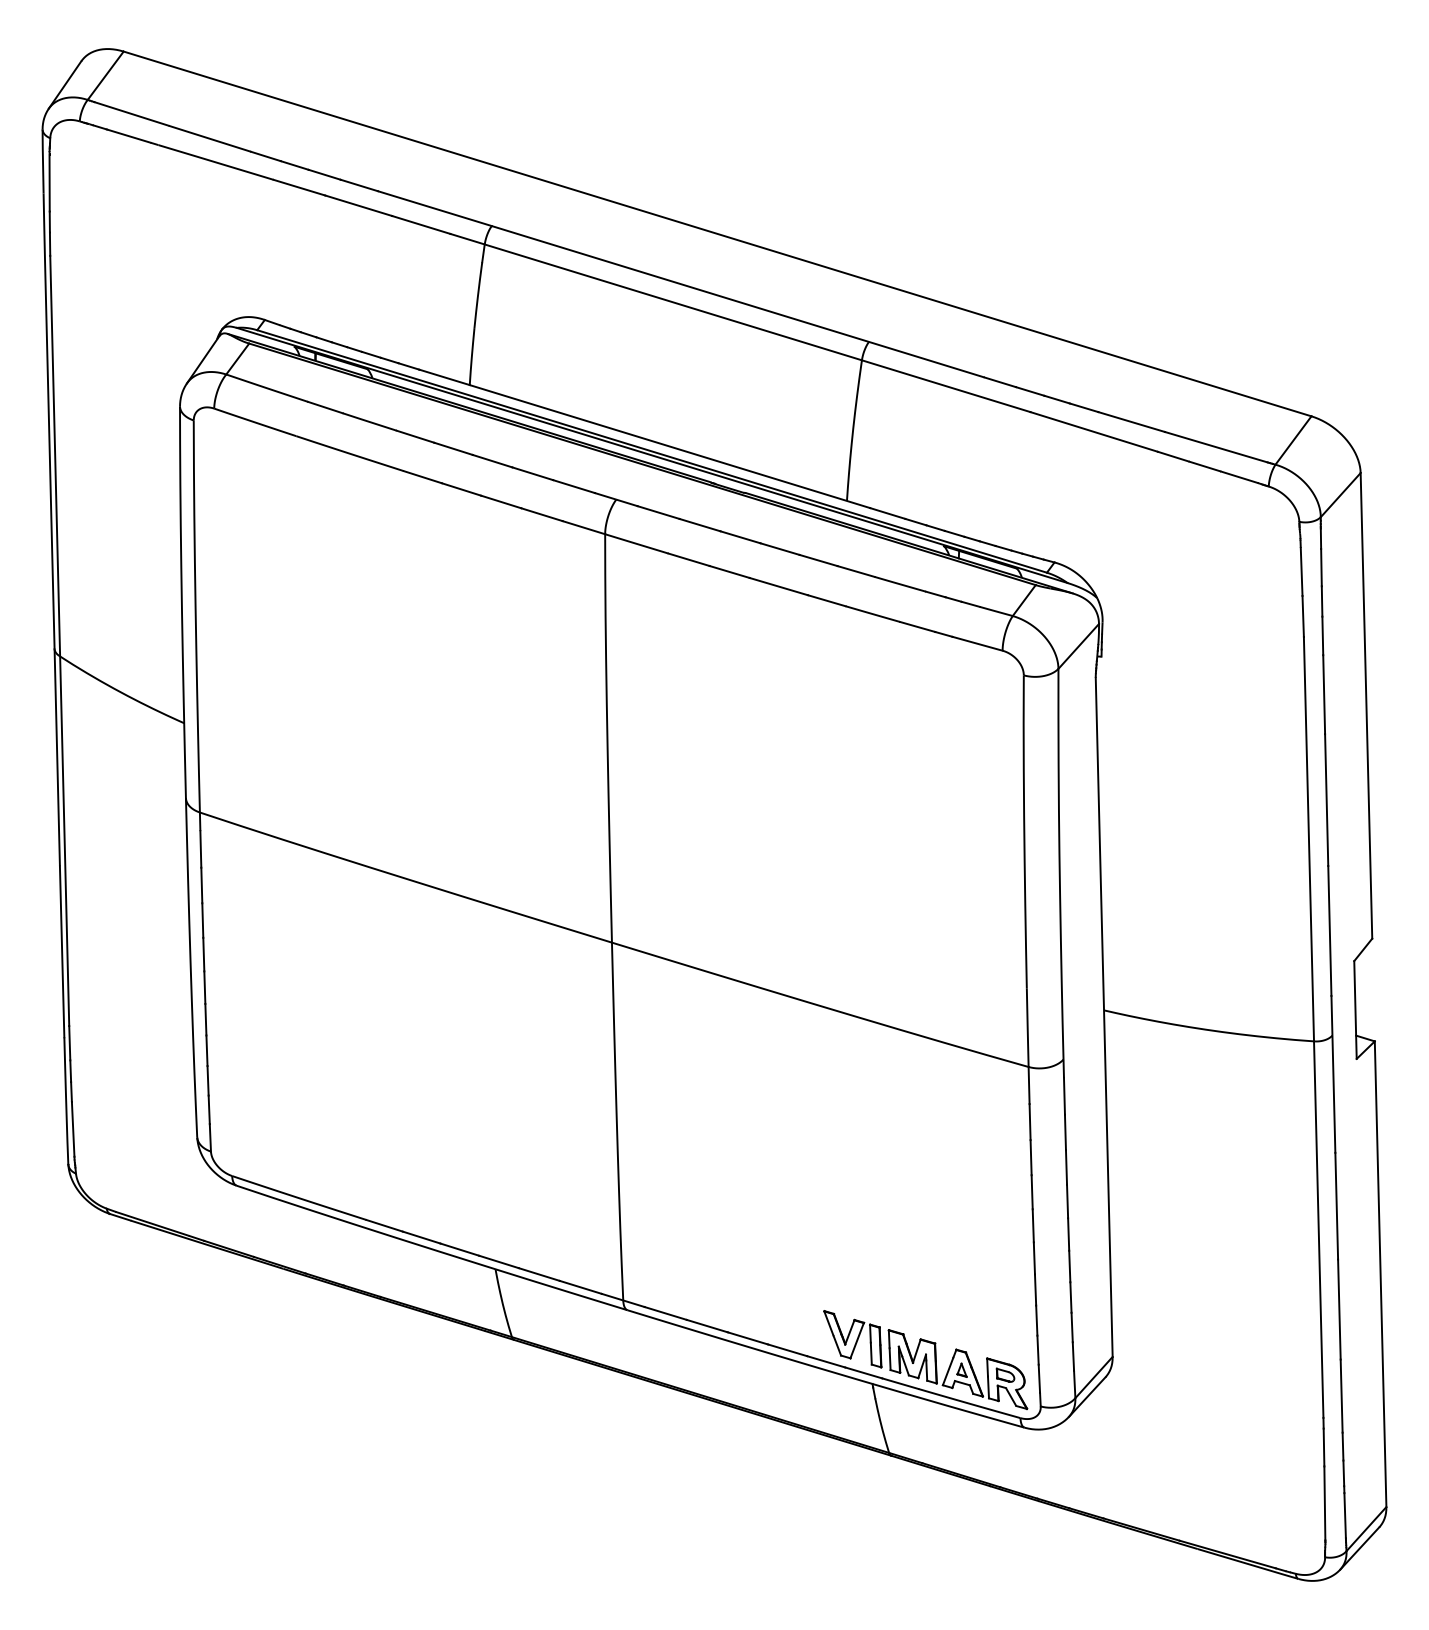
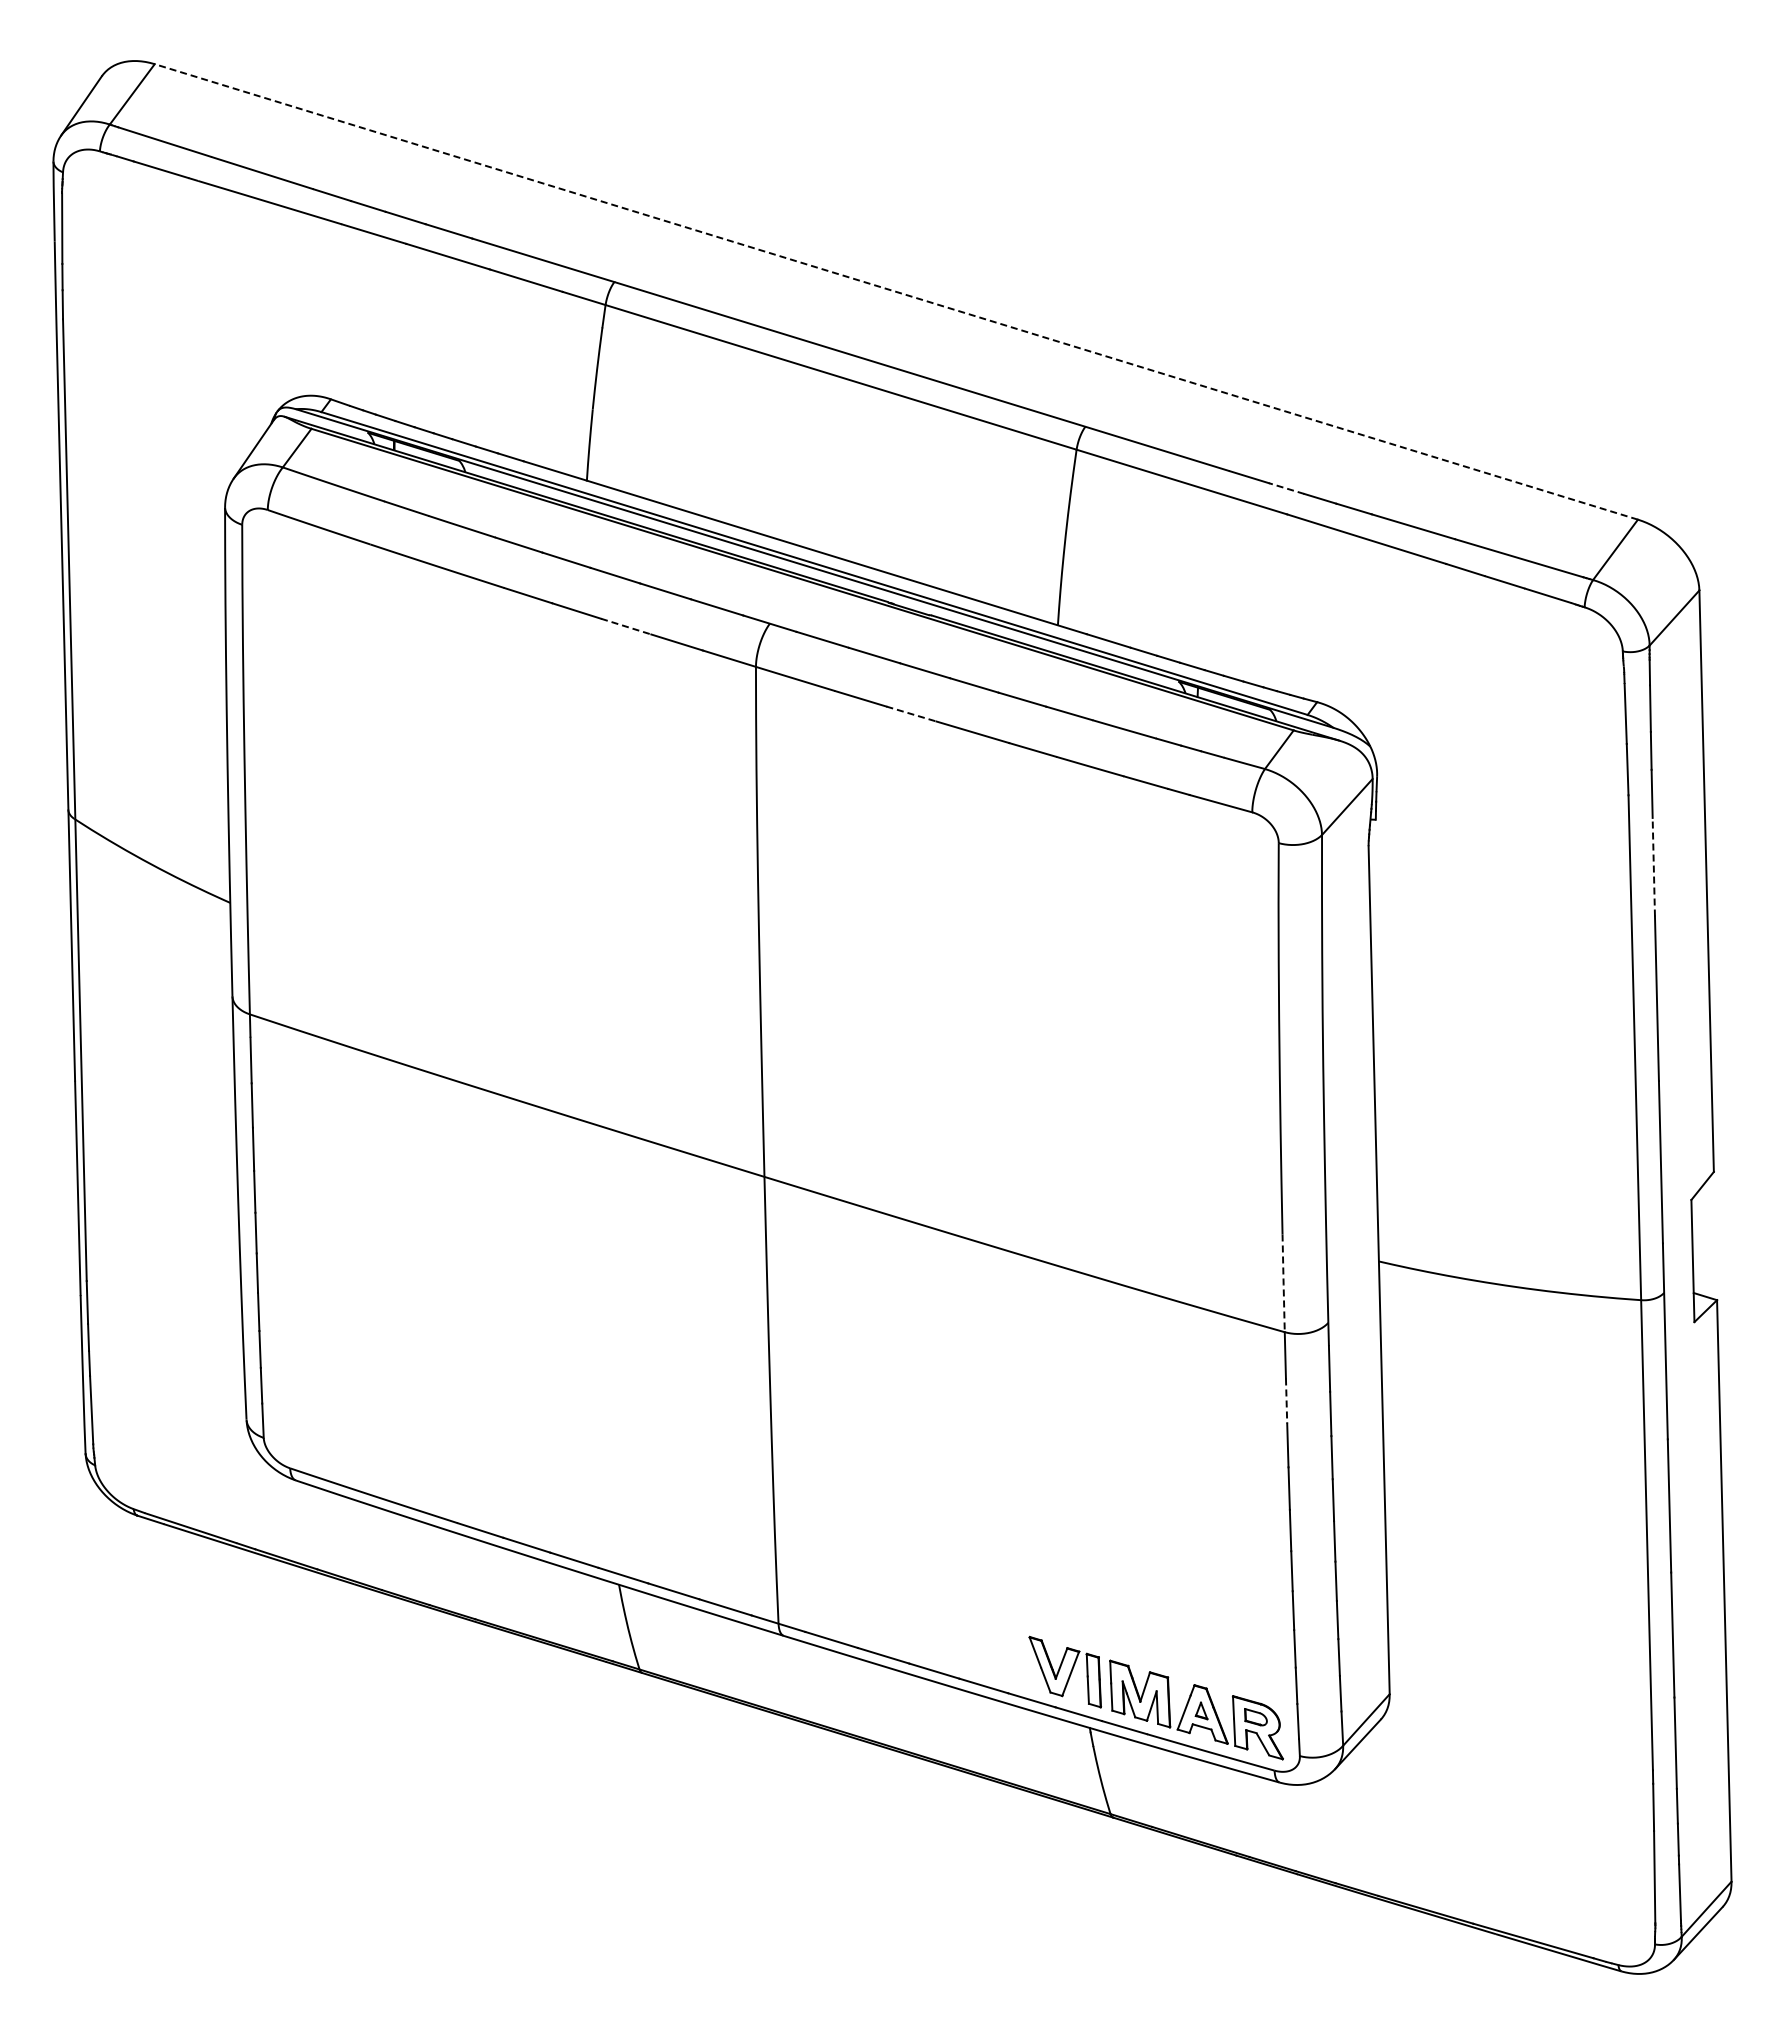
line: (717, 233) -> (896, 291), solid -> dashed
line: (1030, 391) -> (1286, 488), solid -> dashed
line: (501, 501) -> (626, 626), solid -> dashed
line: (729, 572) -> (911, 714), solid -> dashed
line: (1323, 694) -> (1653, 866), solid -> dashed
line: (1027, 1028) -> (1283, 1284), solid -> dashed
line: (1030, 1122) -> (1286, 1401), solid -> dashed

